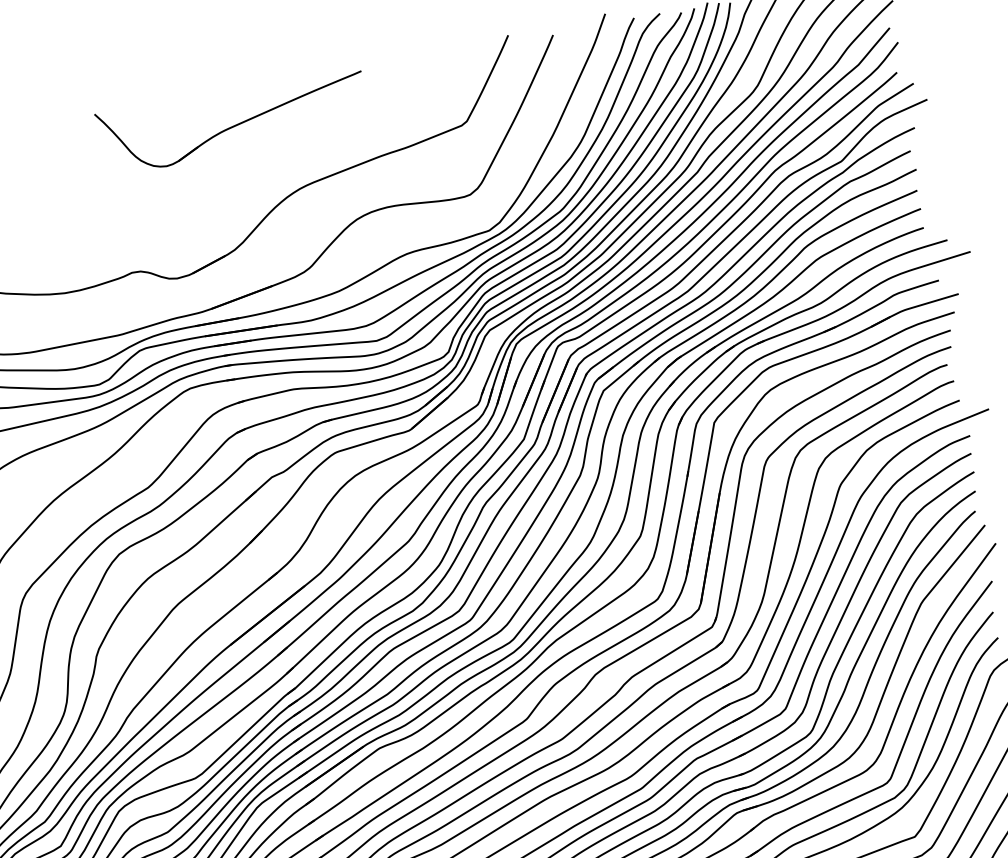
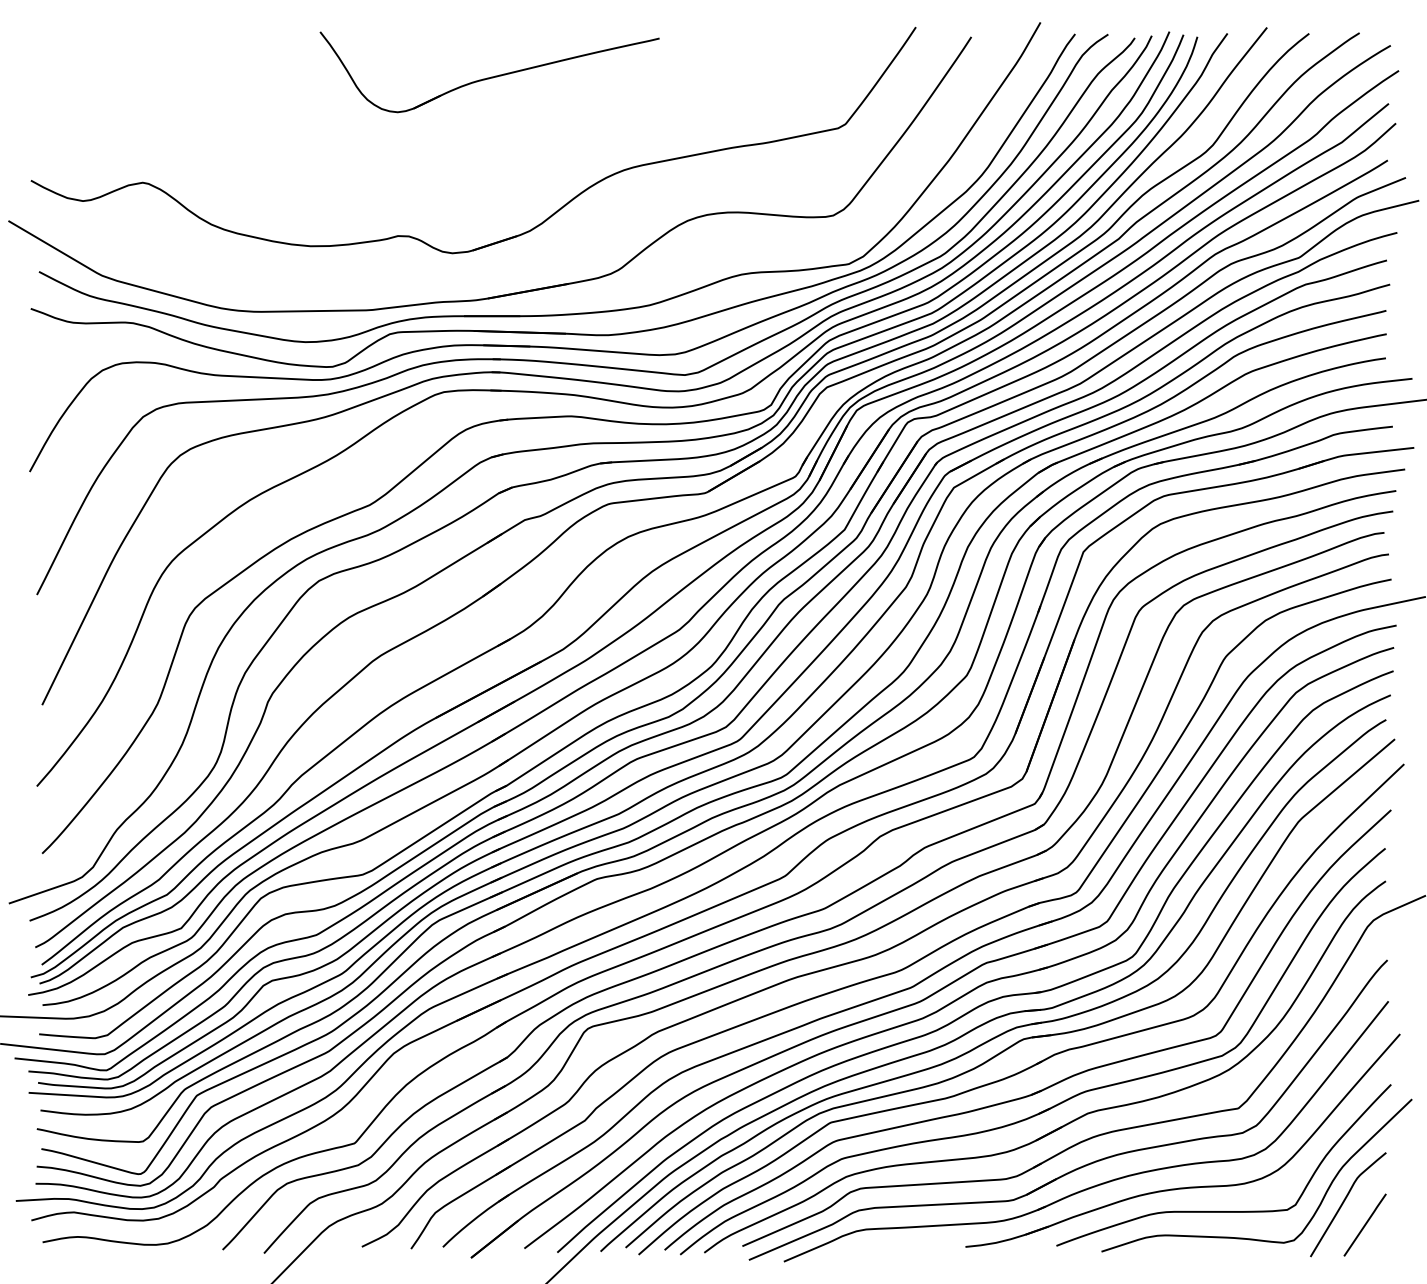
part: (232, 121) -> (489, 72), moved

